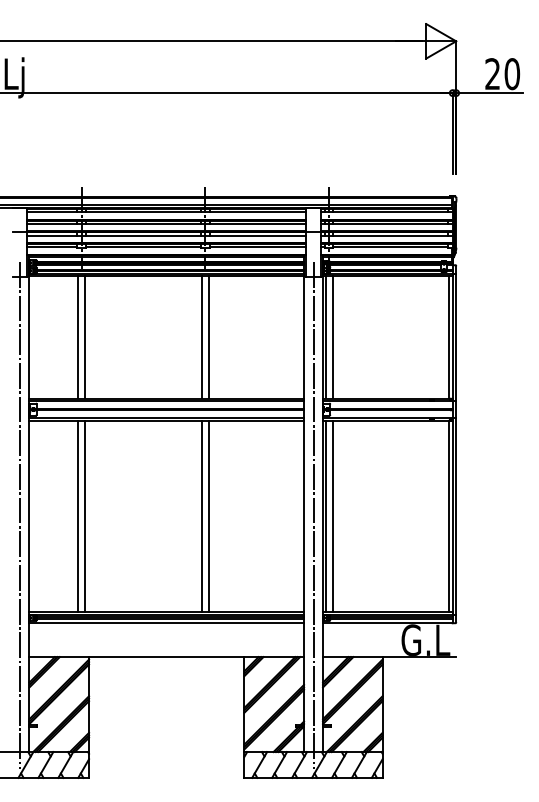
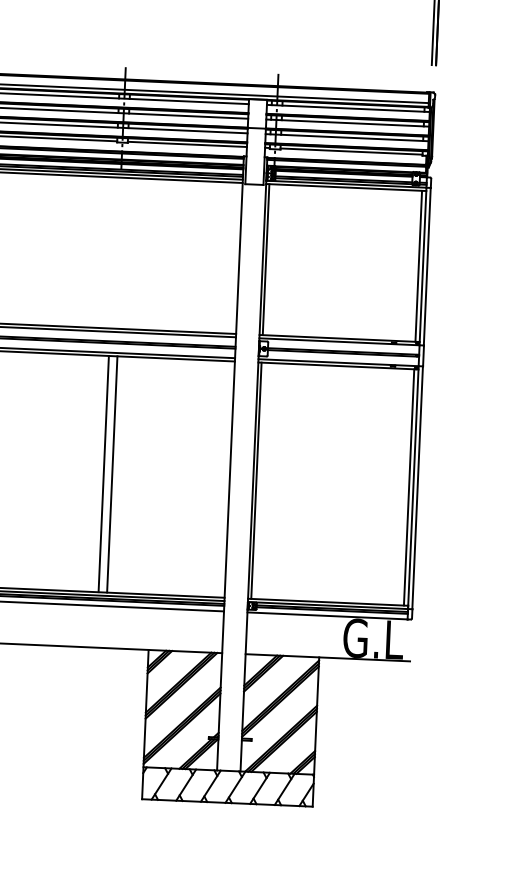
line: (201, 337) -> (112, 253), removed
line: (208, 337) -> (121, 253), removed
line: (332, 337) -> (274, 260), removed
line: (313, 515) -> (241, 478), removed
line: (332, 516) -> (264, 481), removed

